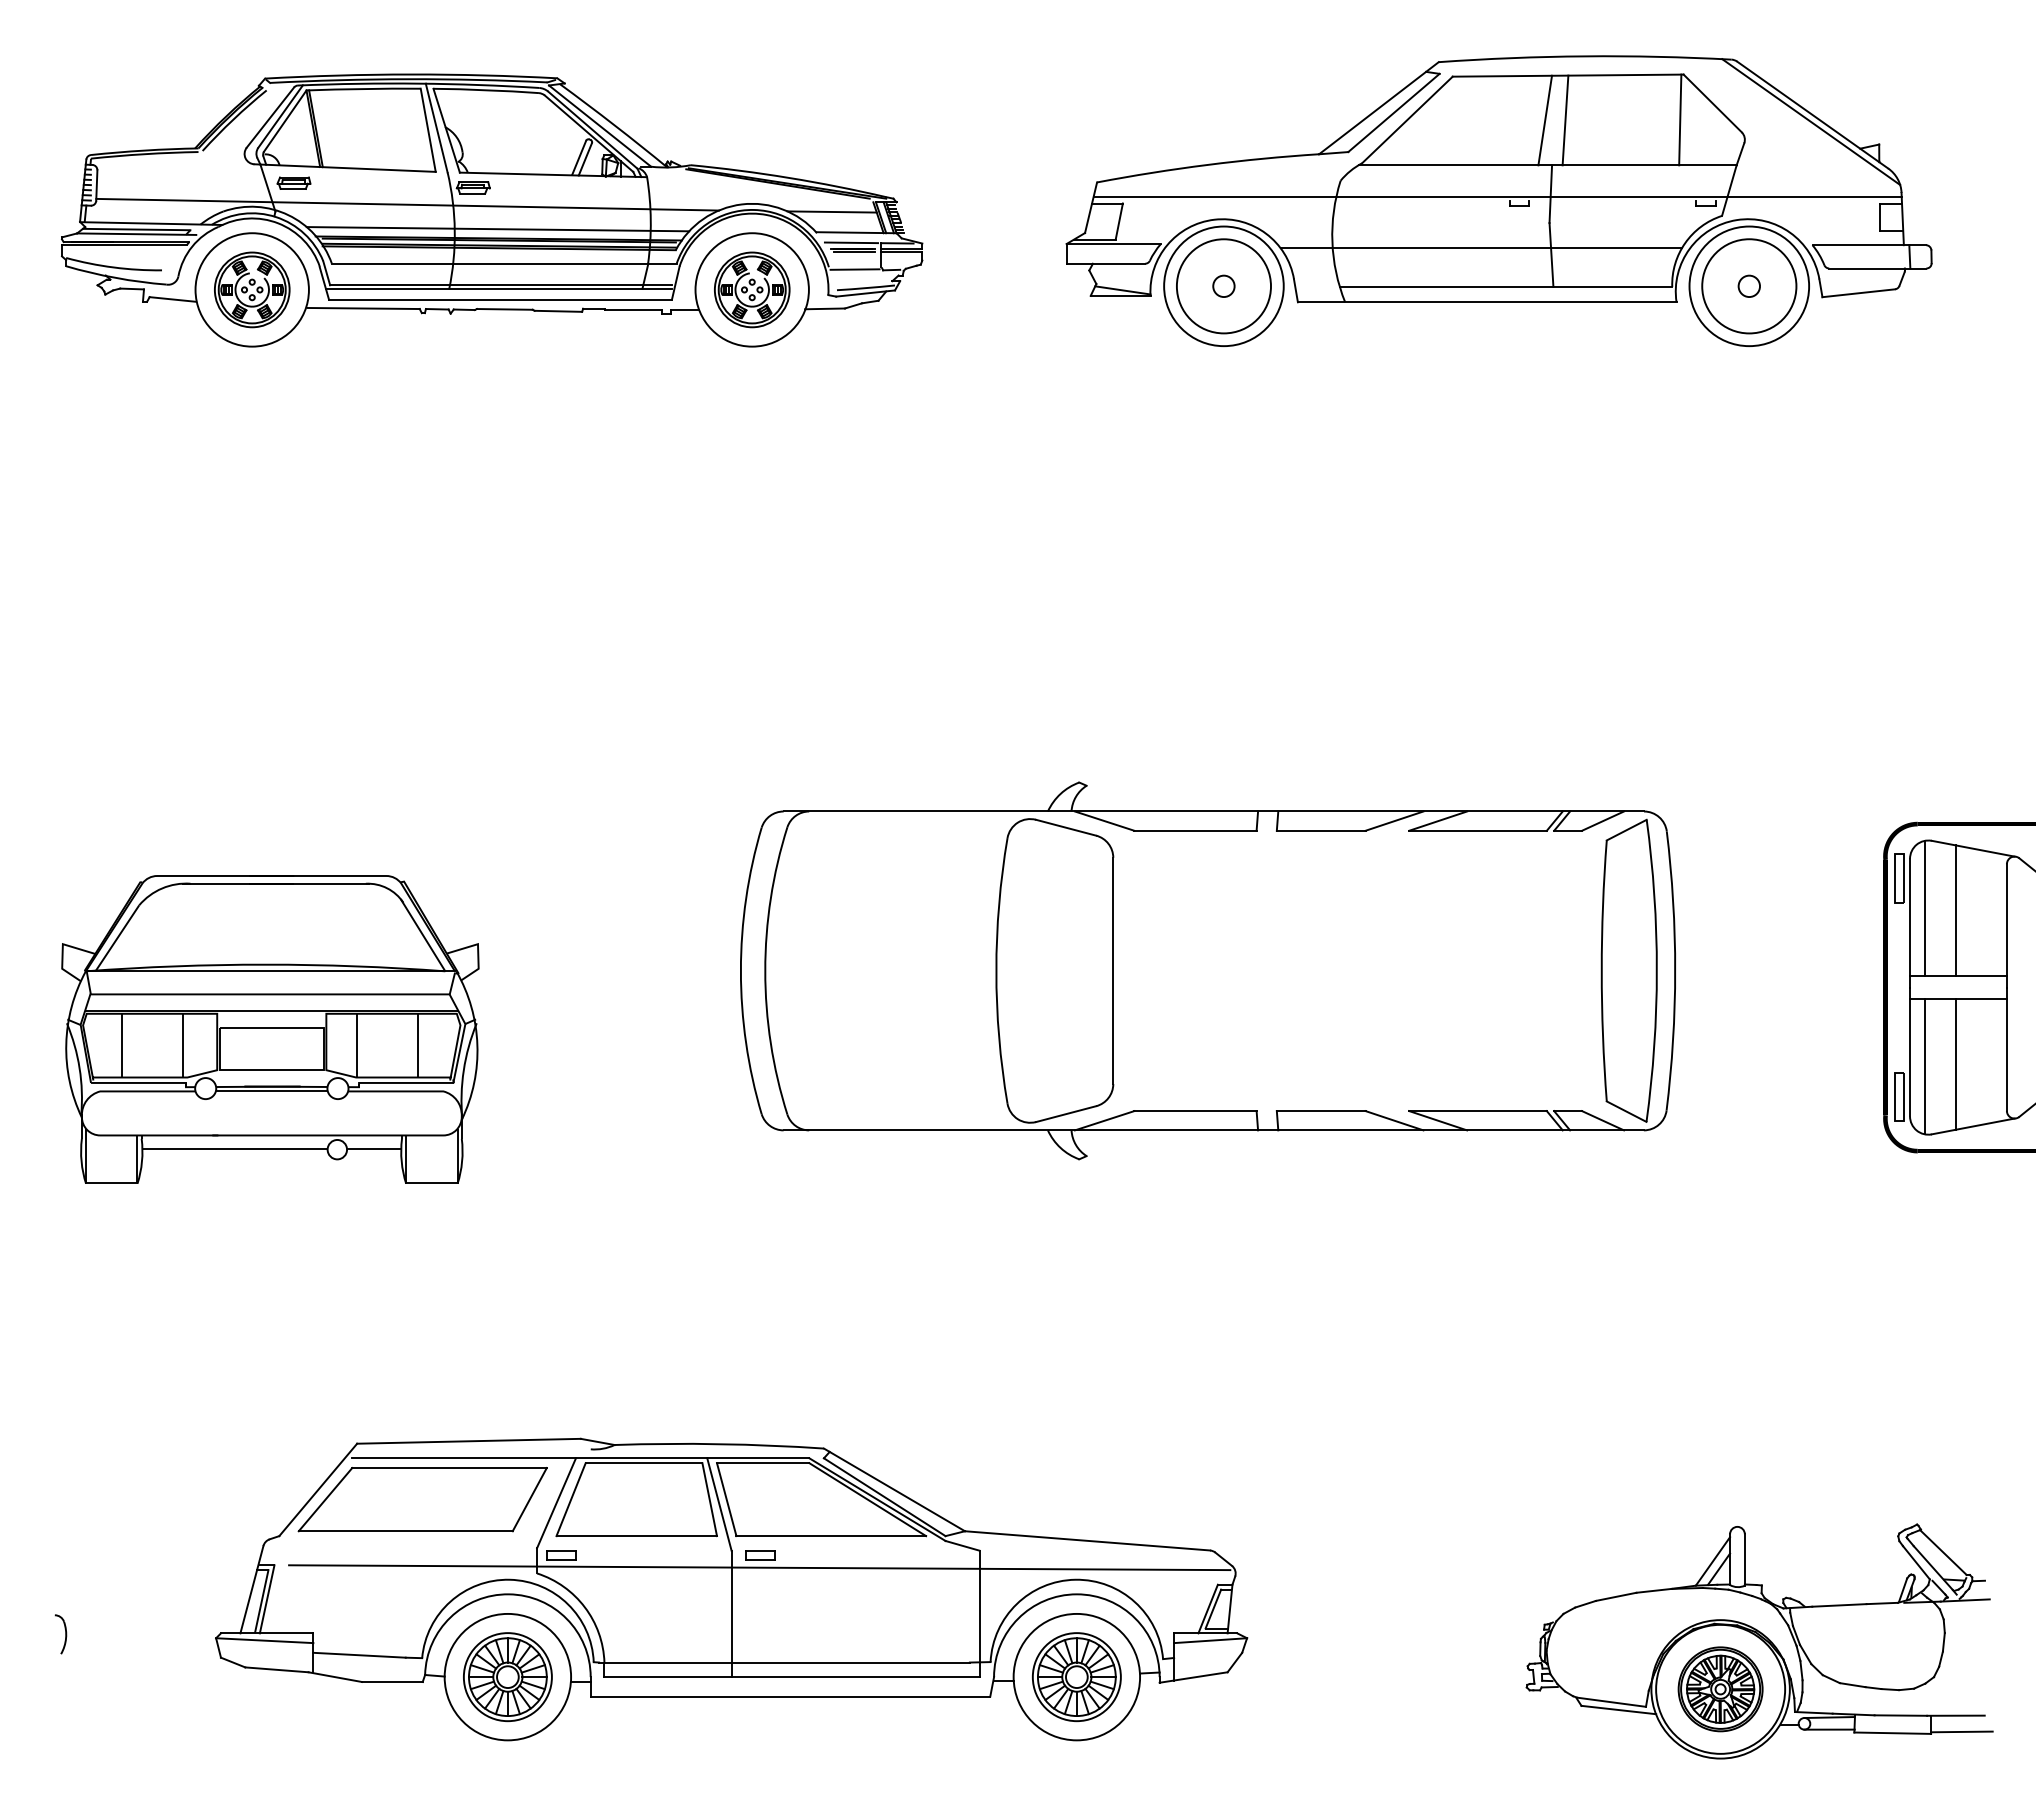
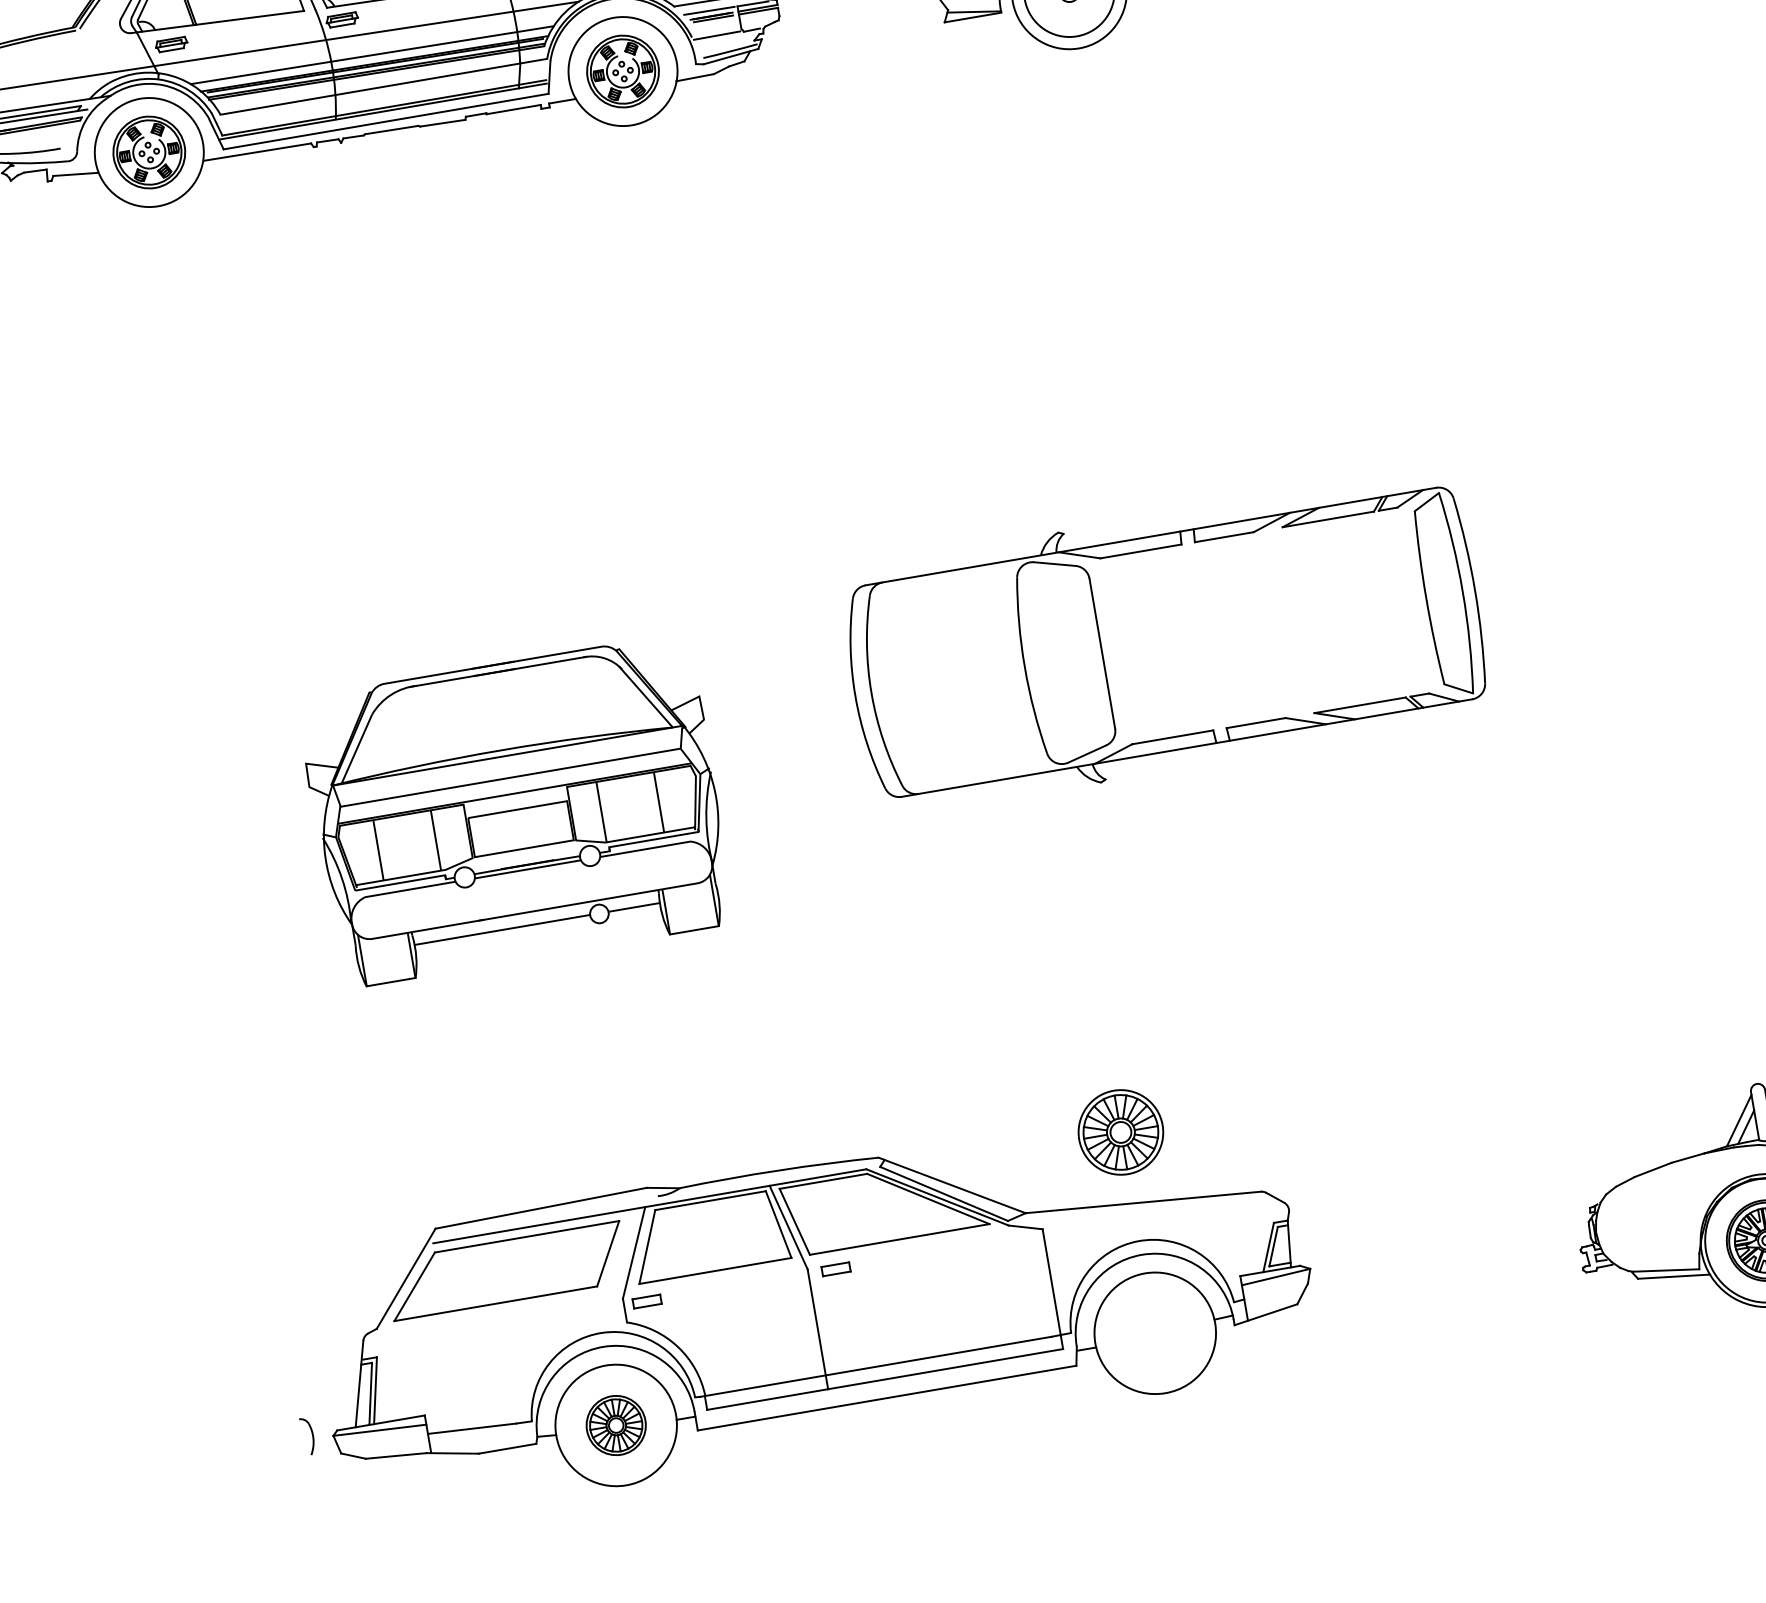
part: (1207, 970) -> (1164, 642), size x0.7
part: (270, 1029) -> (516, 810), moved
line: (759, 1567) -> (836, 1280), removed
part: (60, 1634) -> (307, 1436), moved
part: (507, 1677) -> (615, 1425), size x0.7
part: (1076, 1677) -> (1120, 1132), moved

